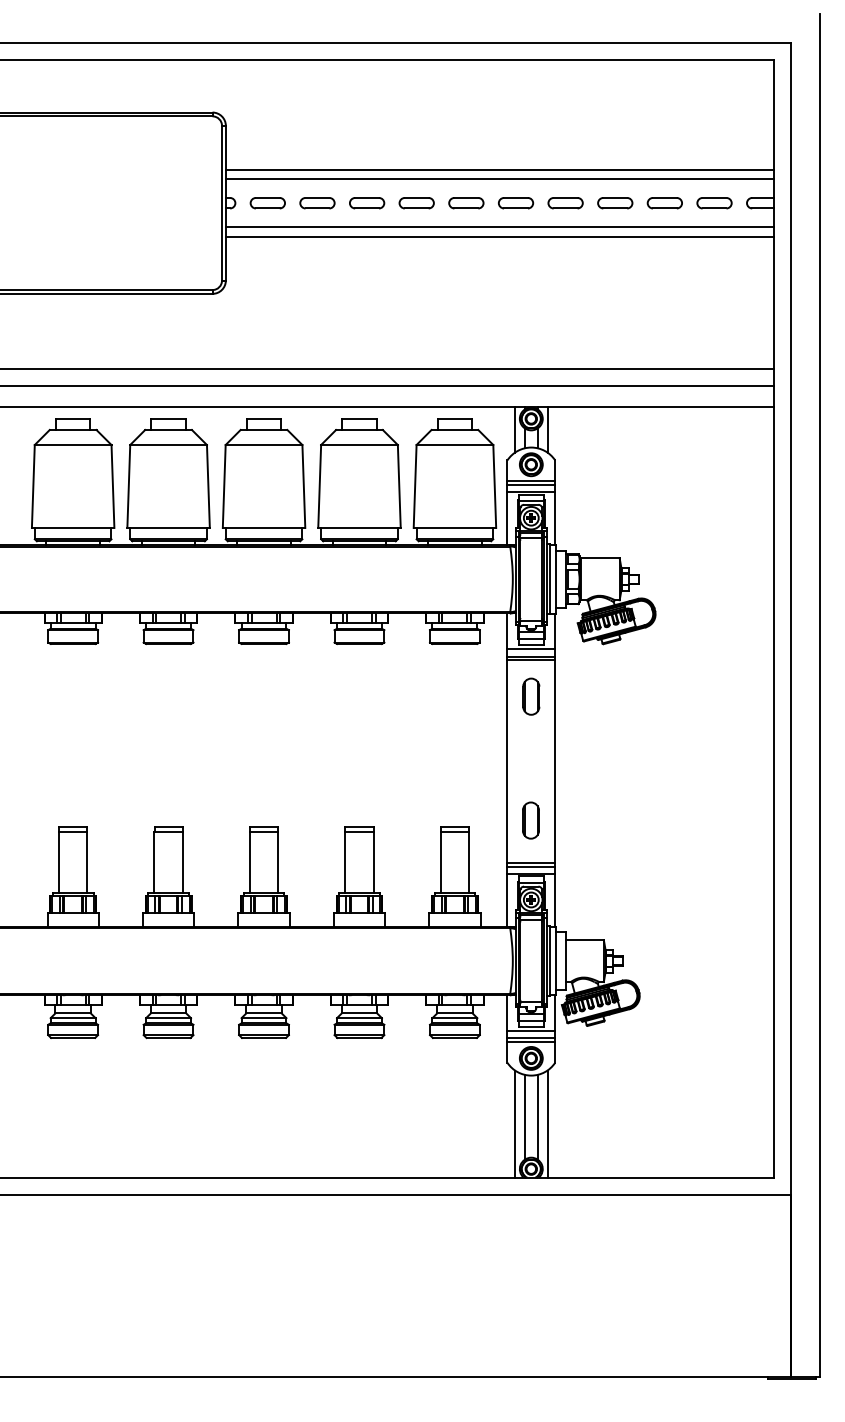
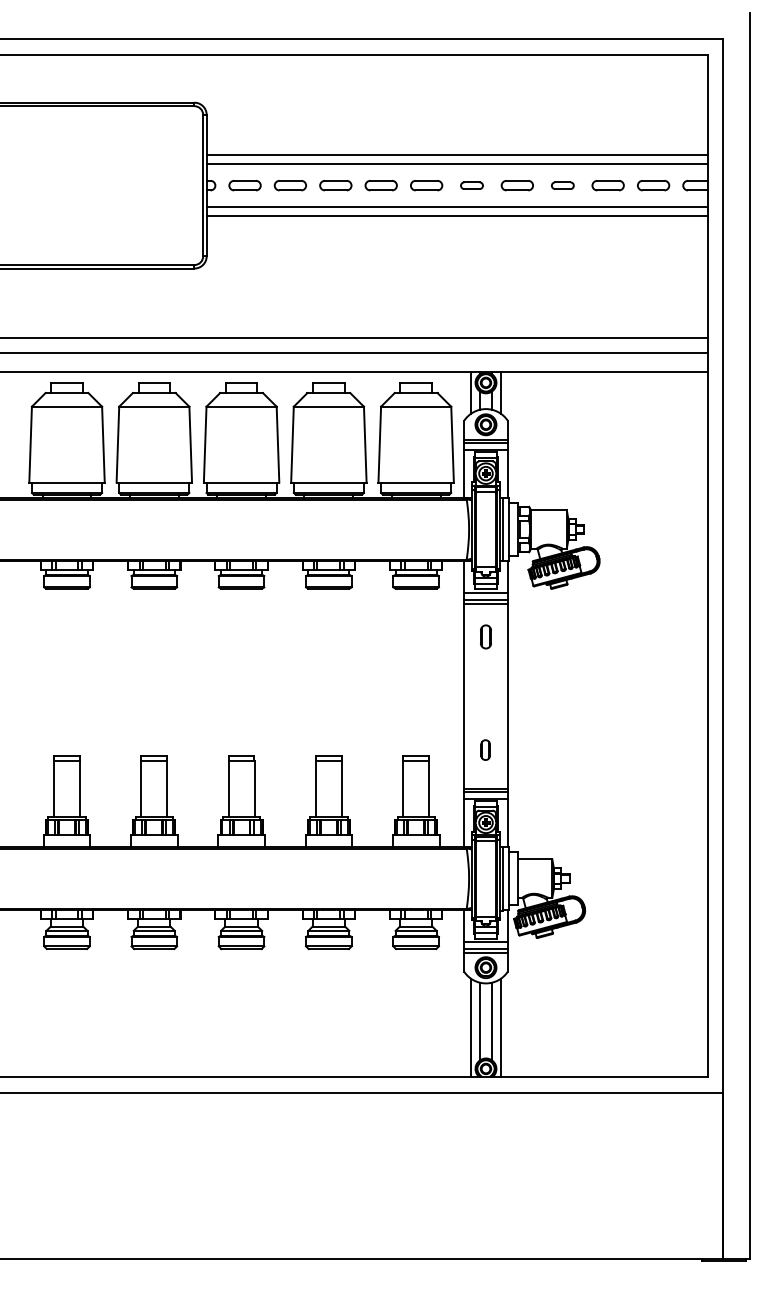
part: (515, 203) -> (471, 185), size x0.7
part: (614, 203) -> (562, 185), size x0.7
part: (530, 696) -> (485, 636), size x0.7
part: (530, 819) -> (485, 749), size x0.6

